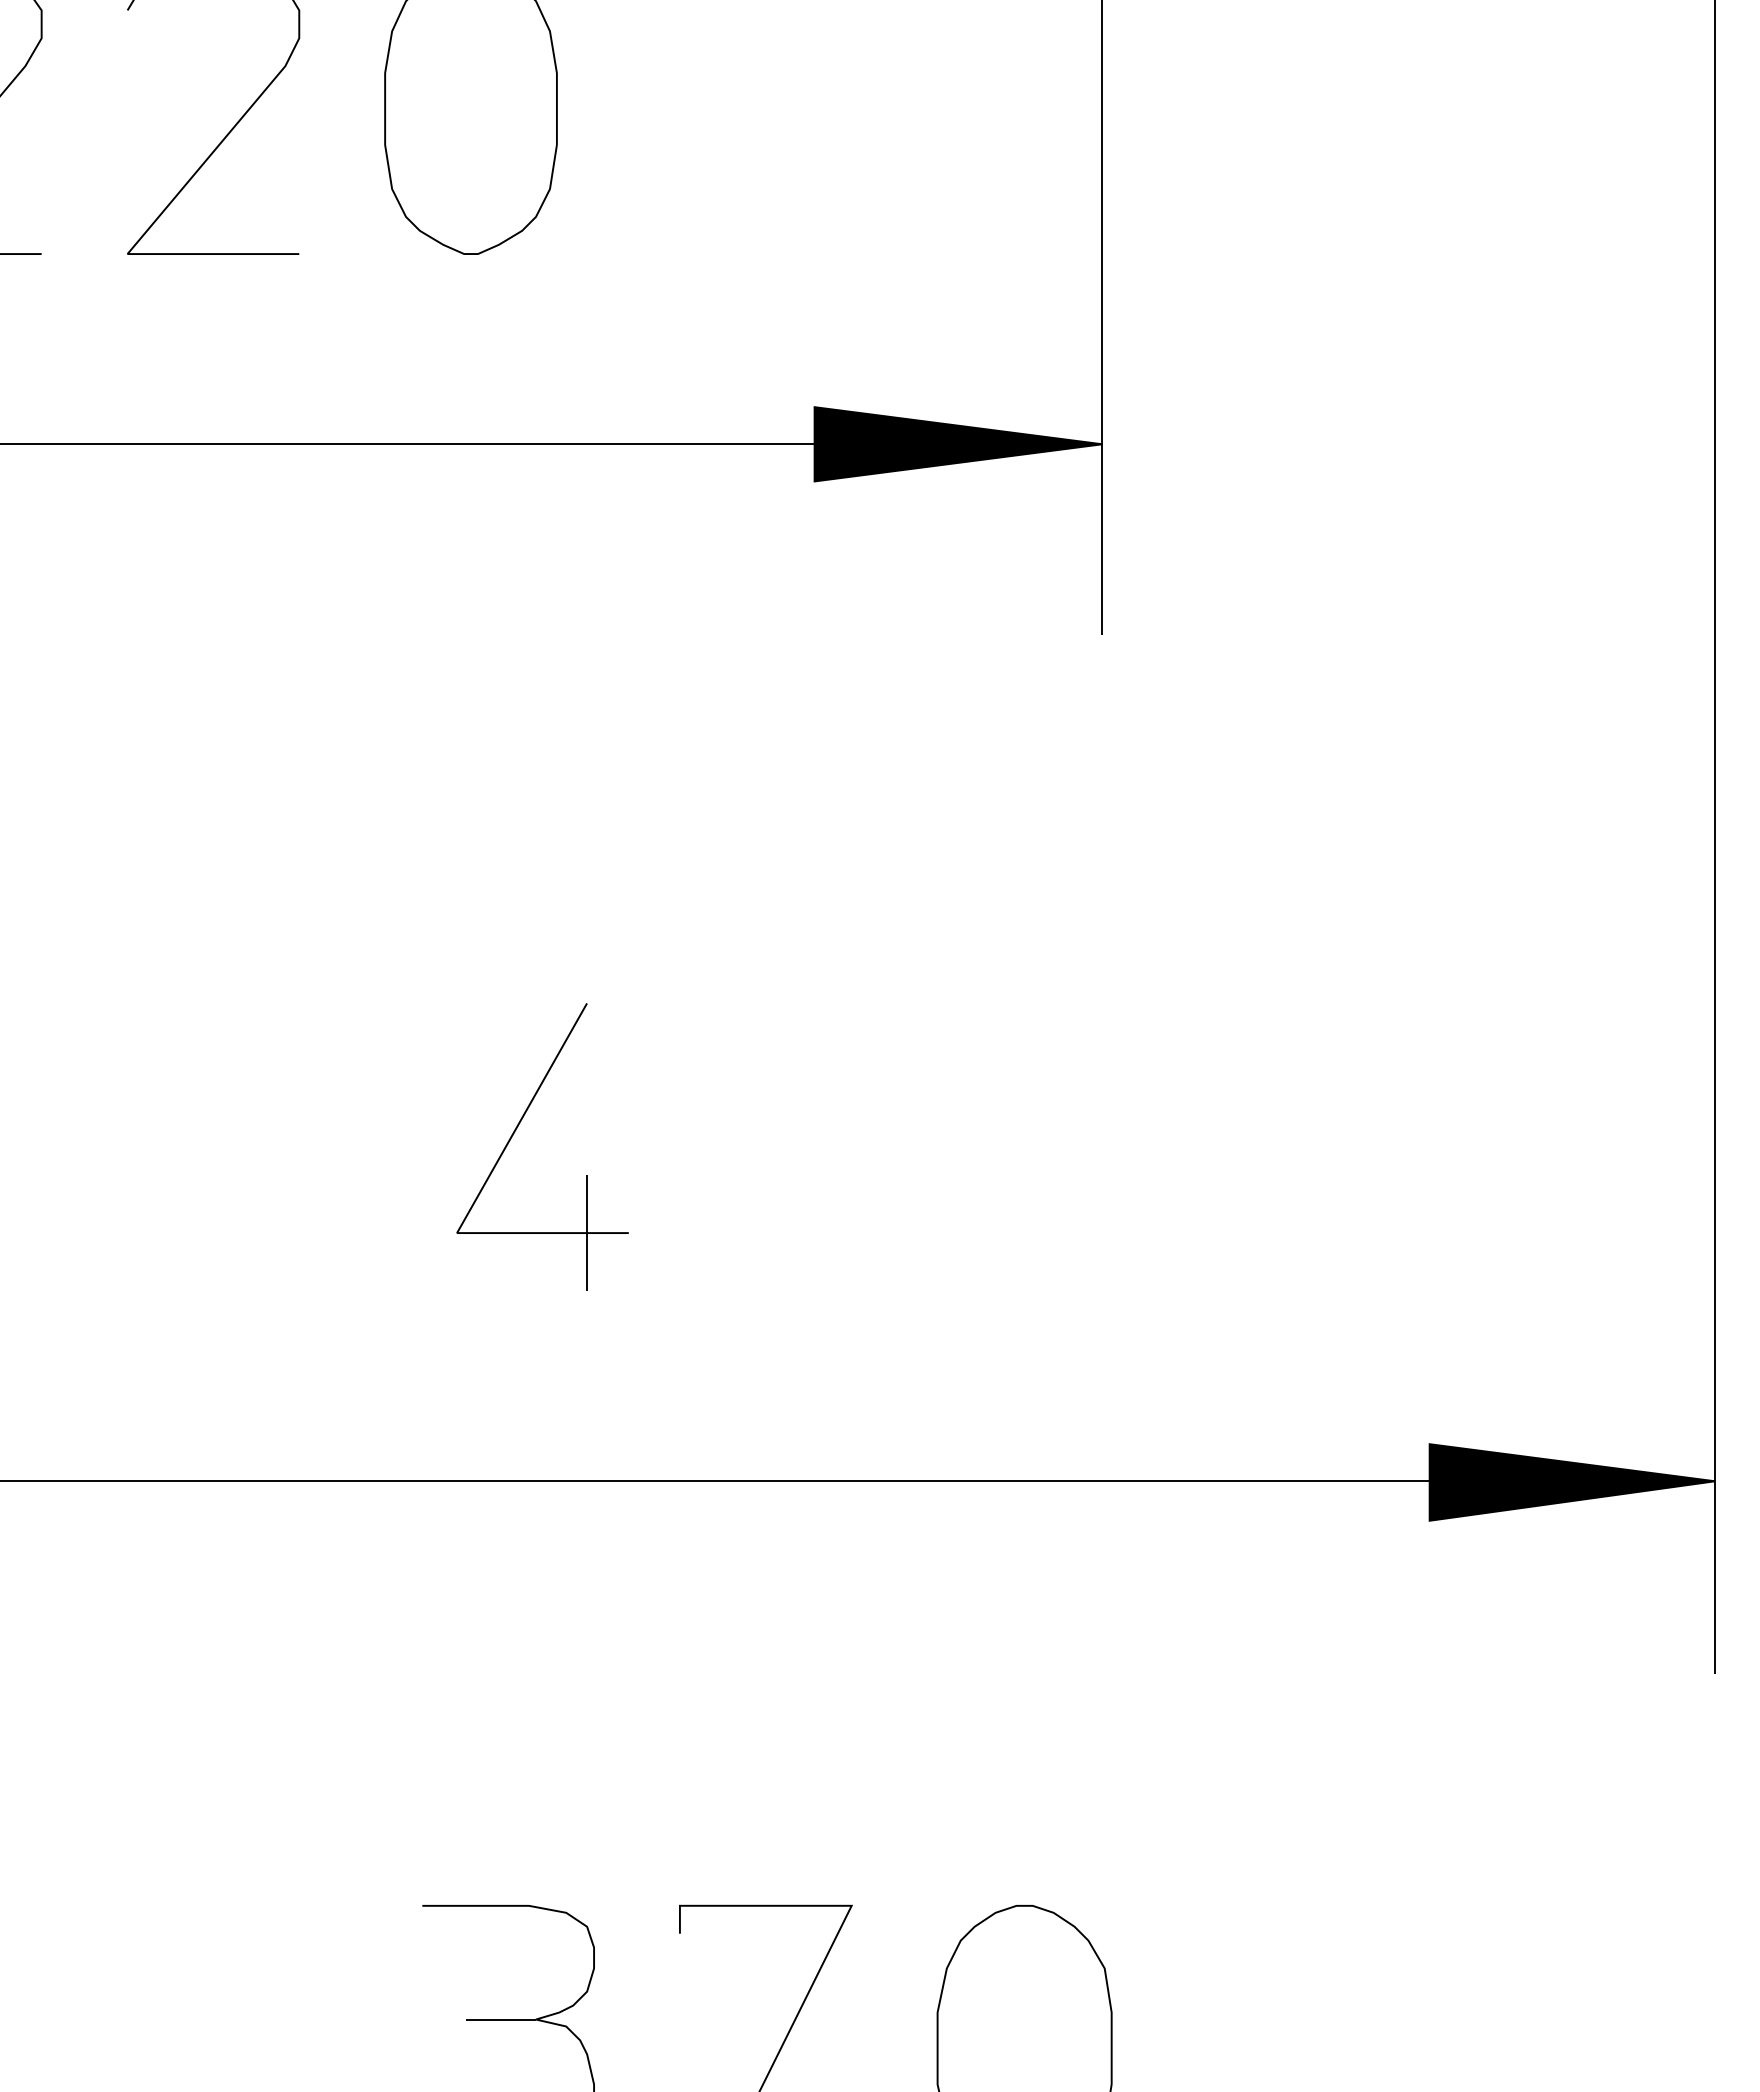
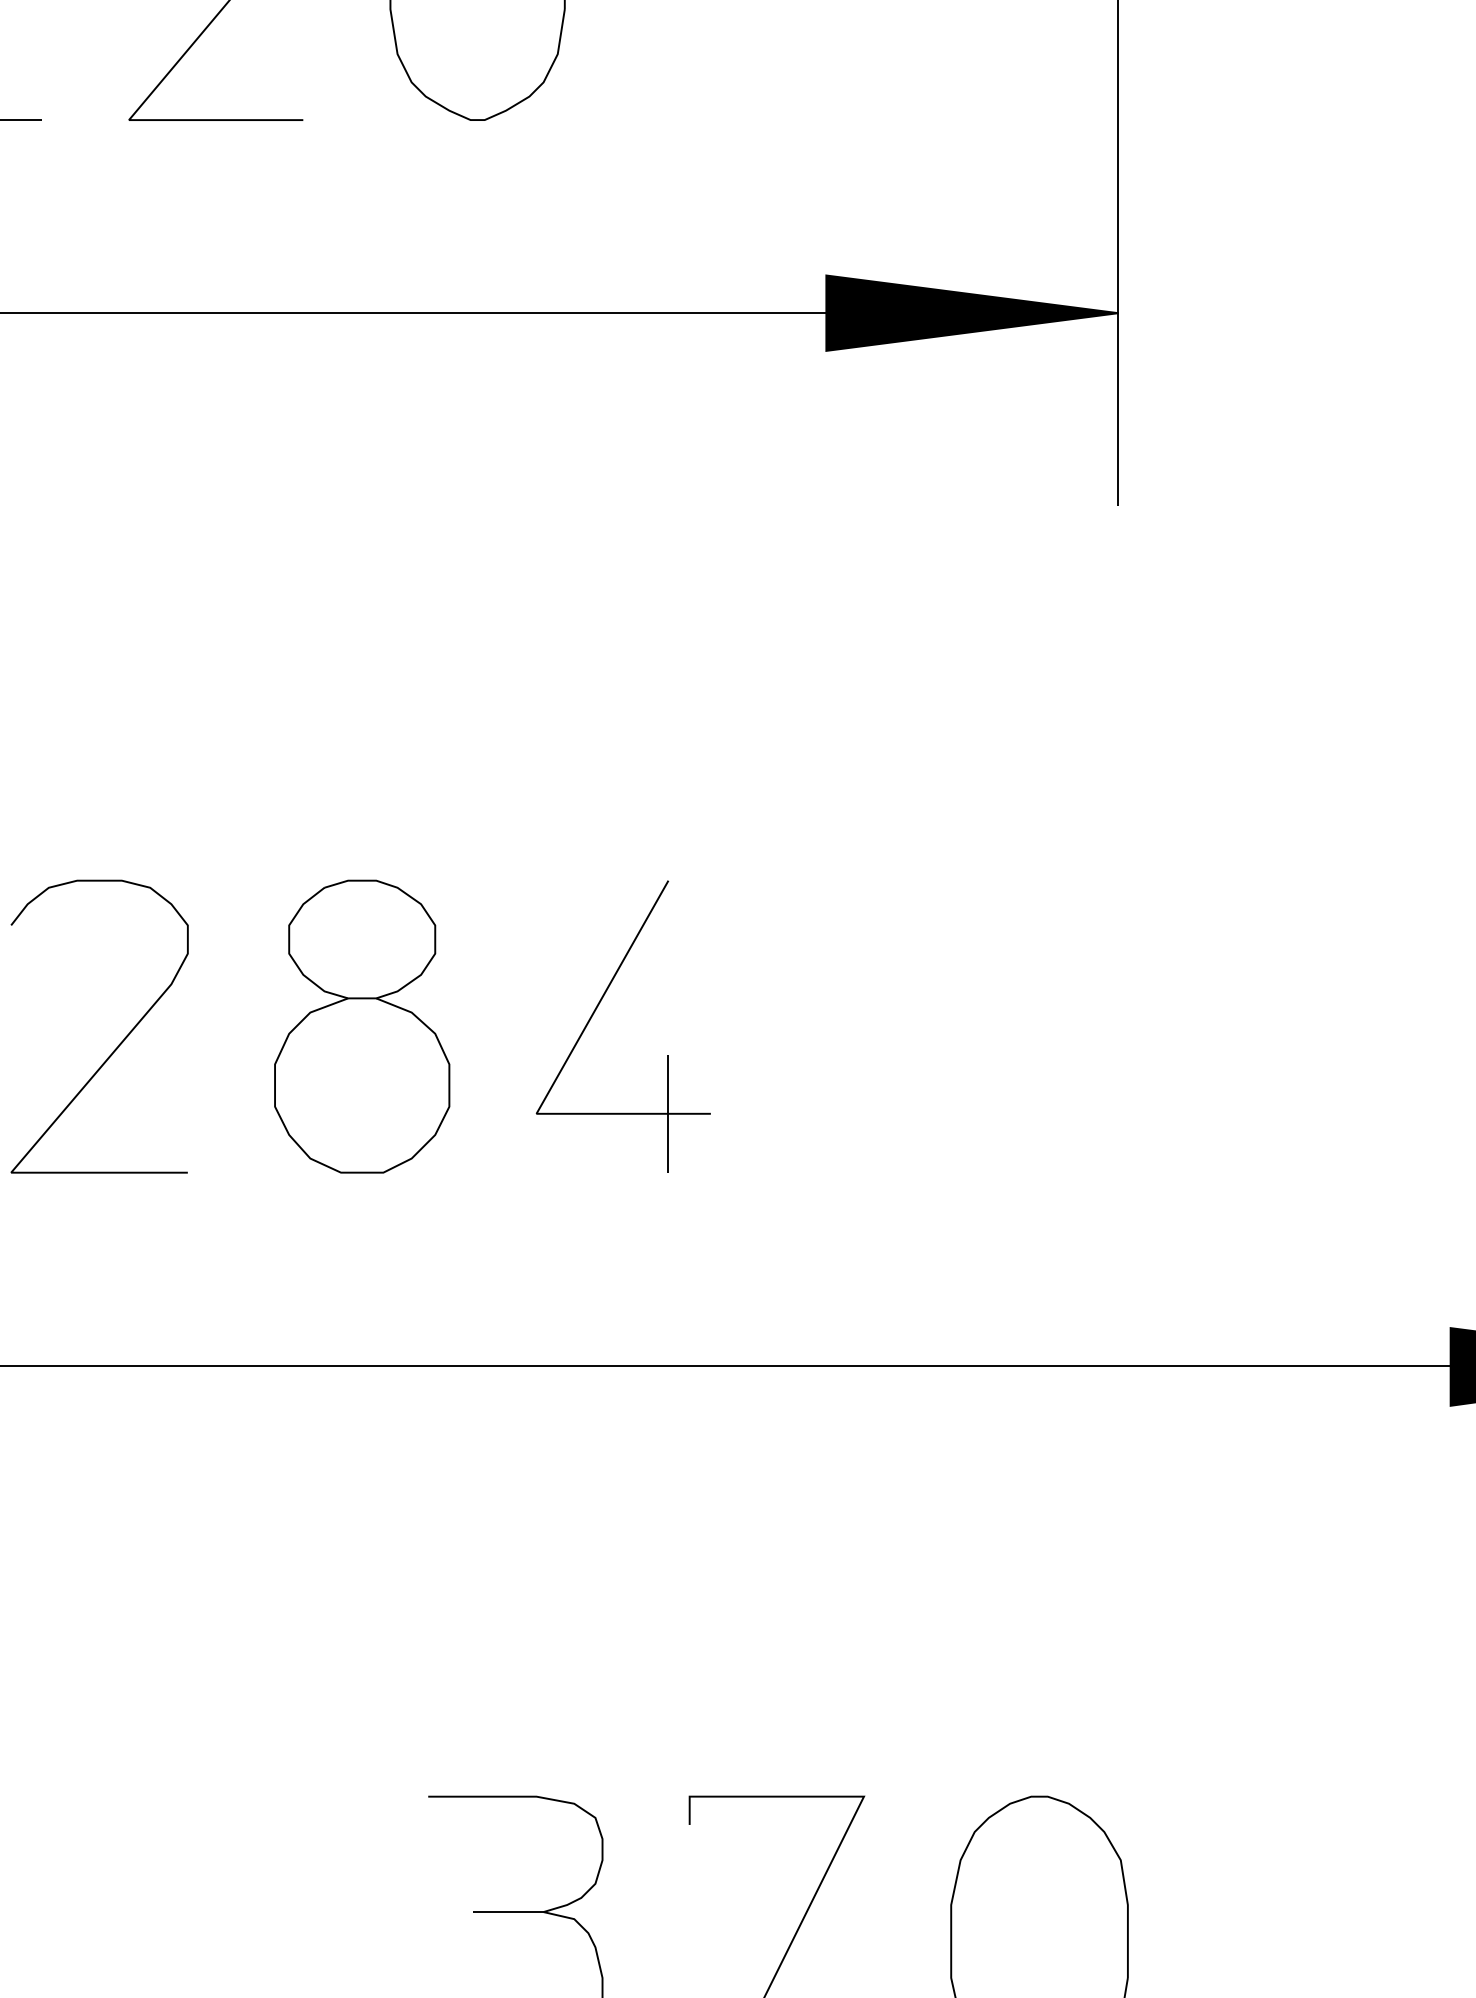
part: (515, 1132) -> (595, 1011), moved
part: (357, 1146) -> (362, 1025), added
curve: (117, 1164) -> (118, 1044), added

